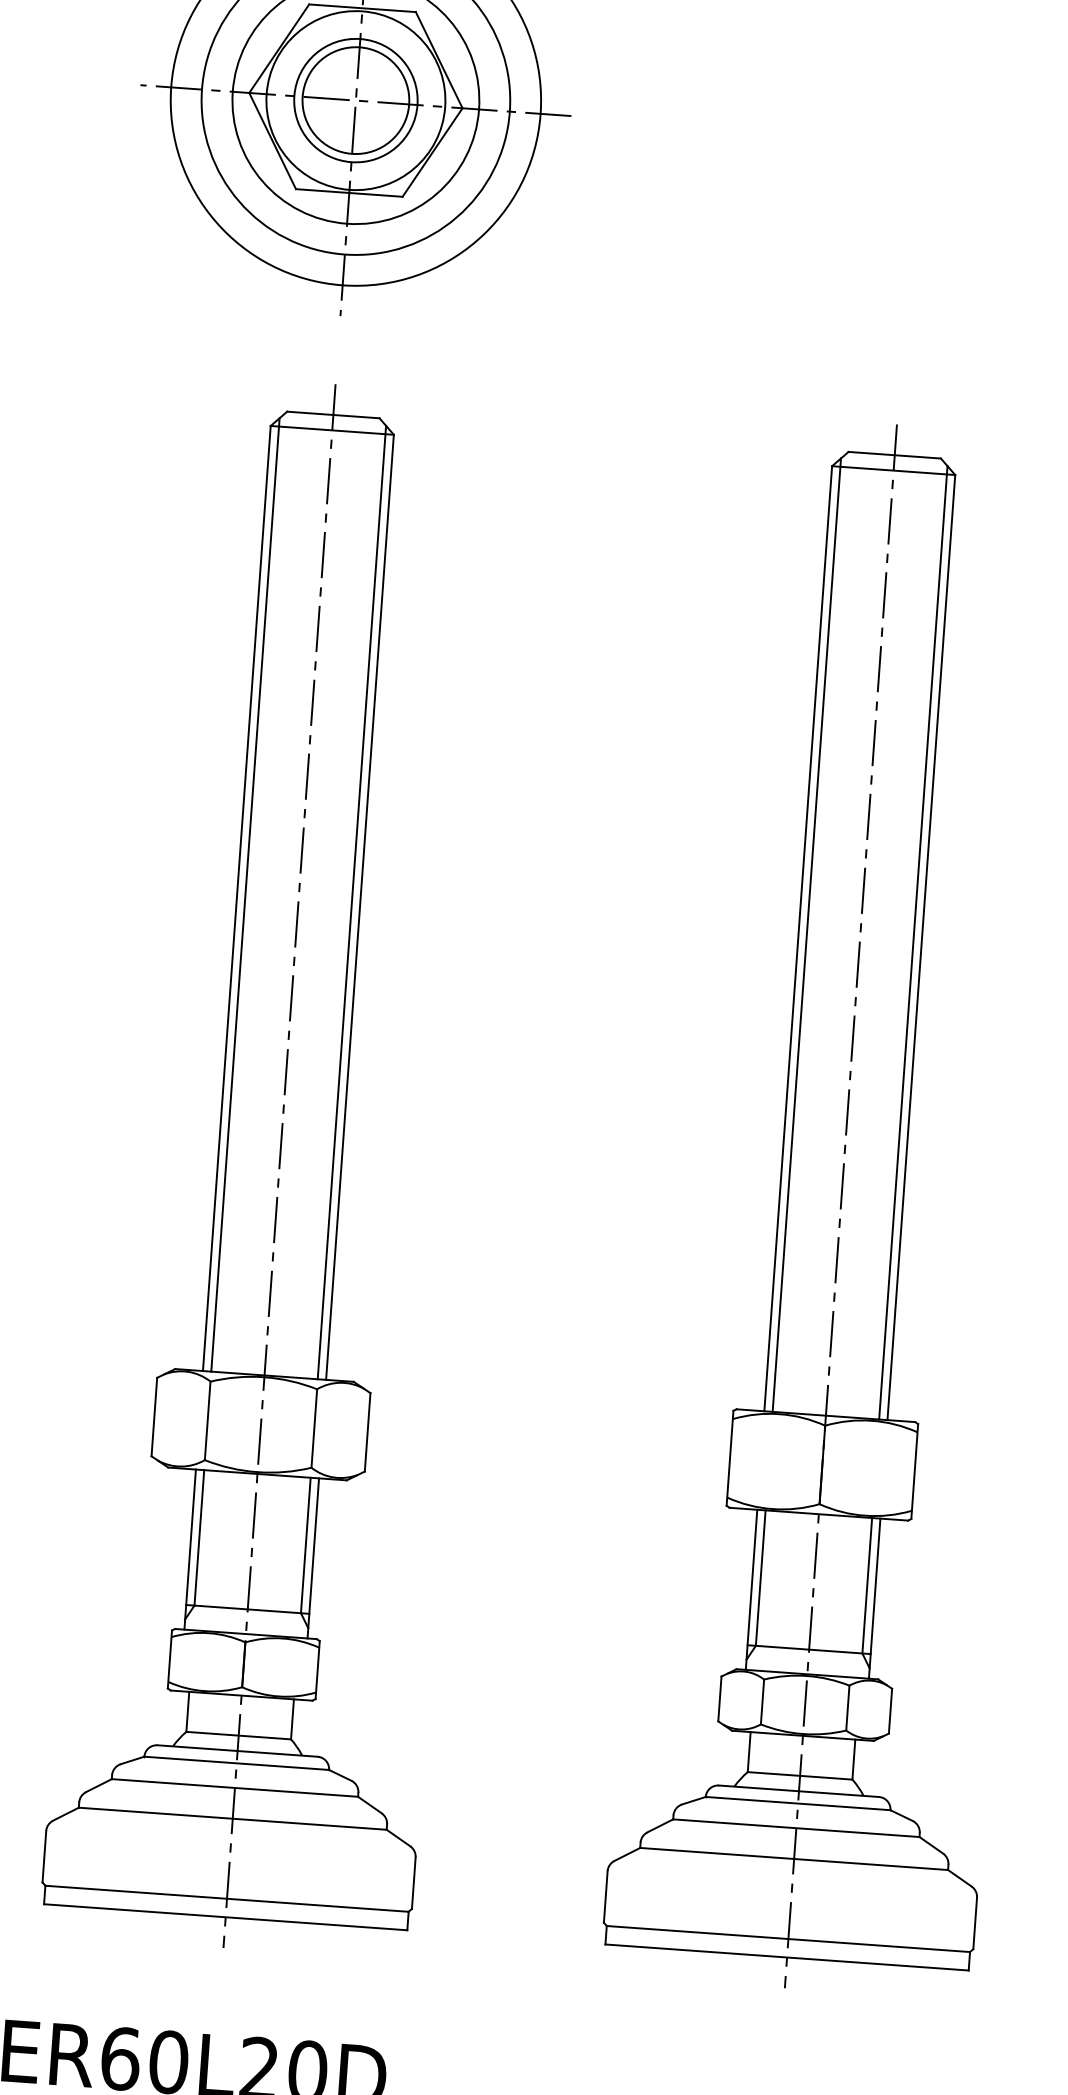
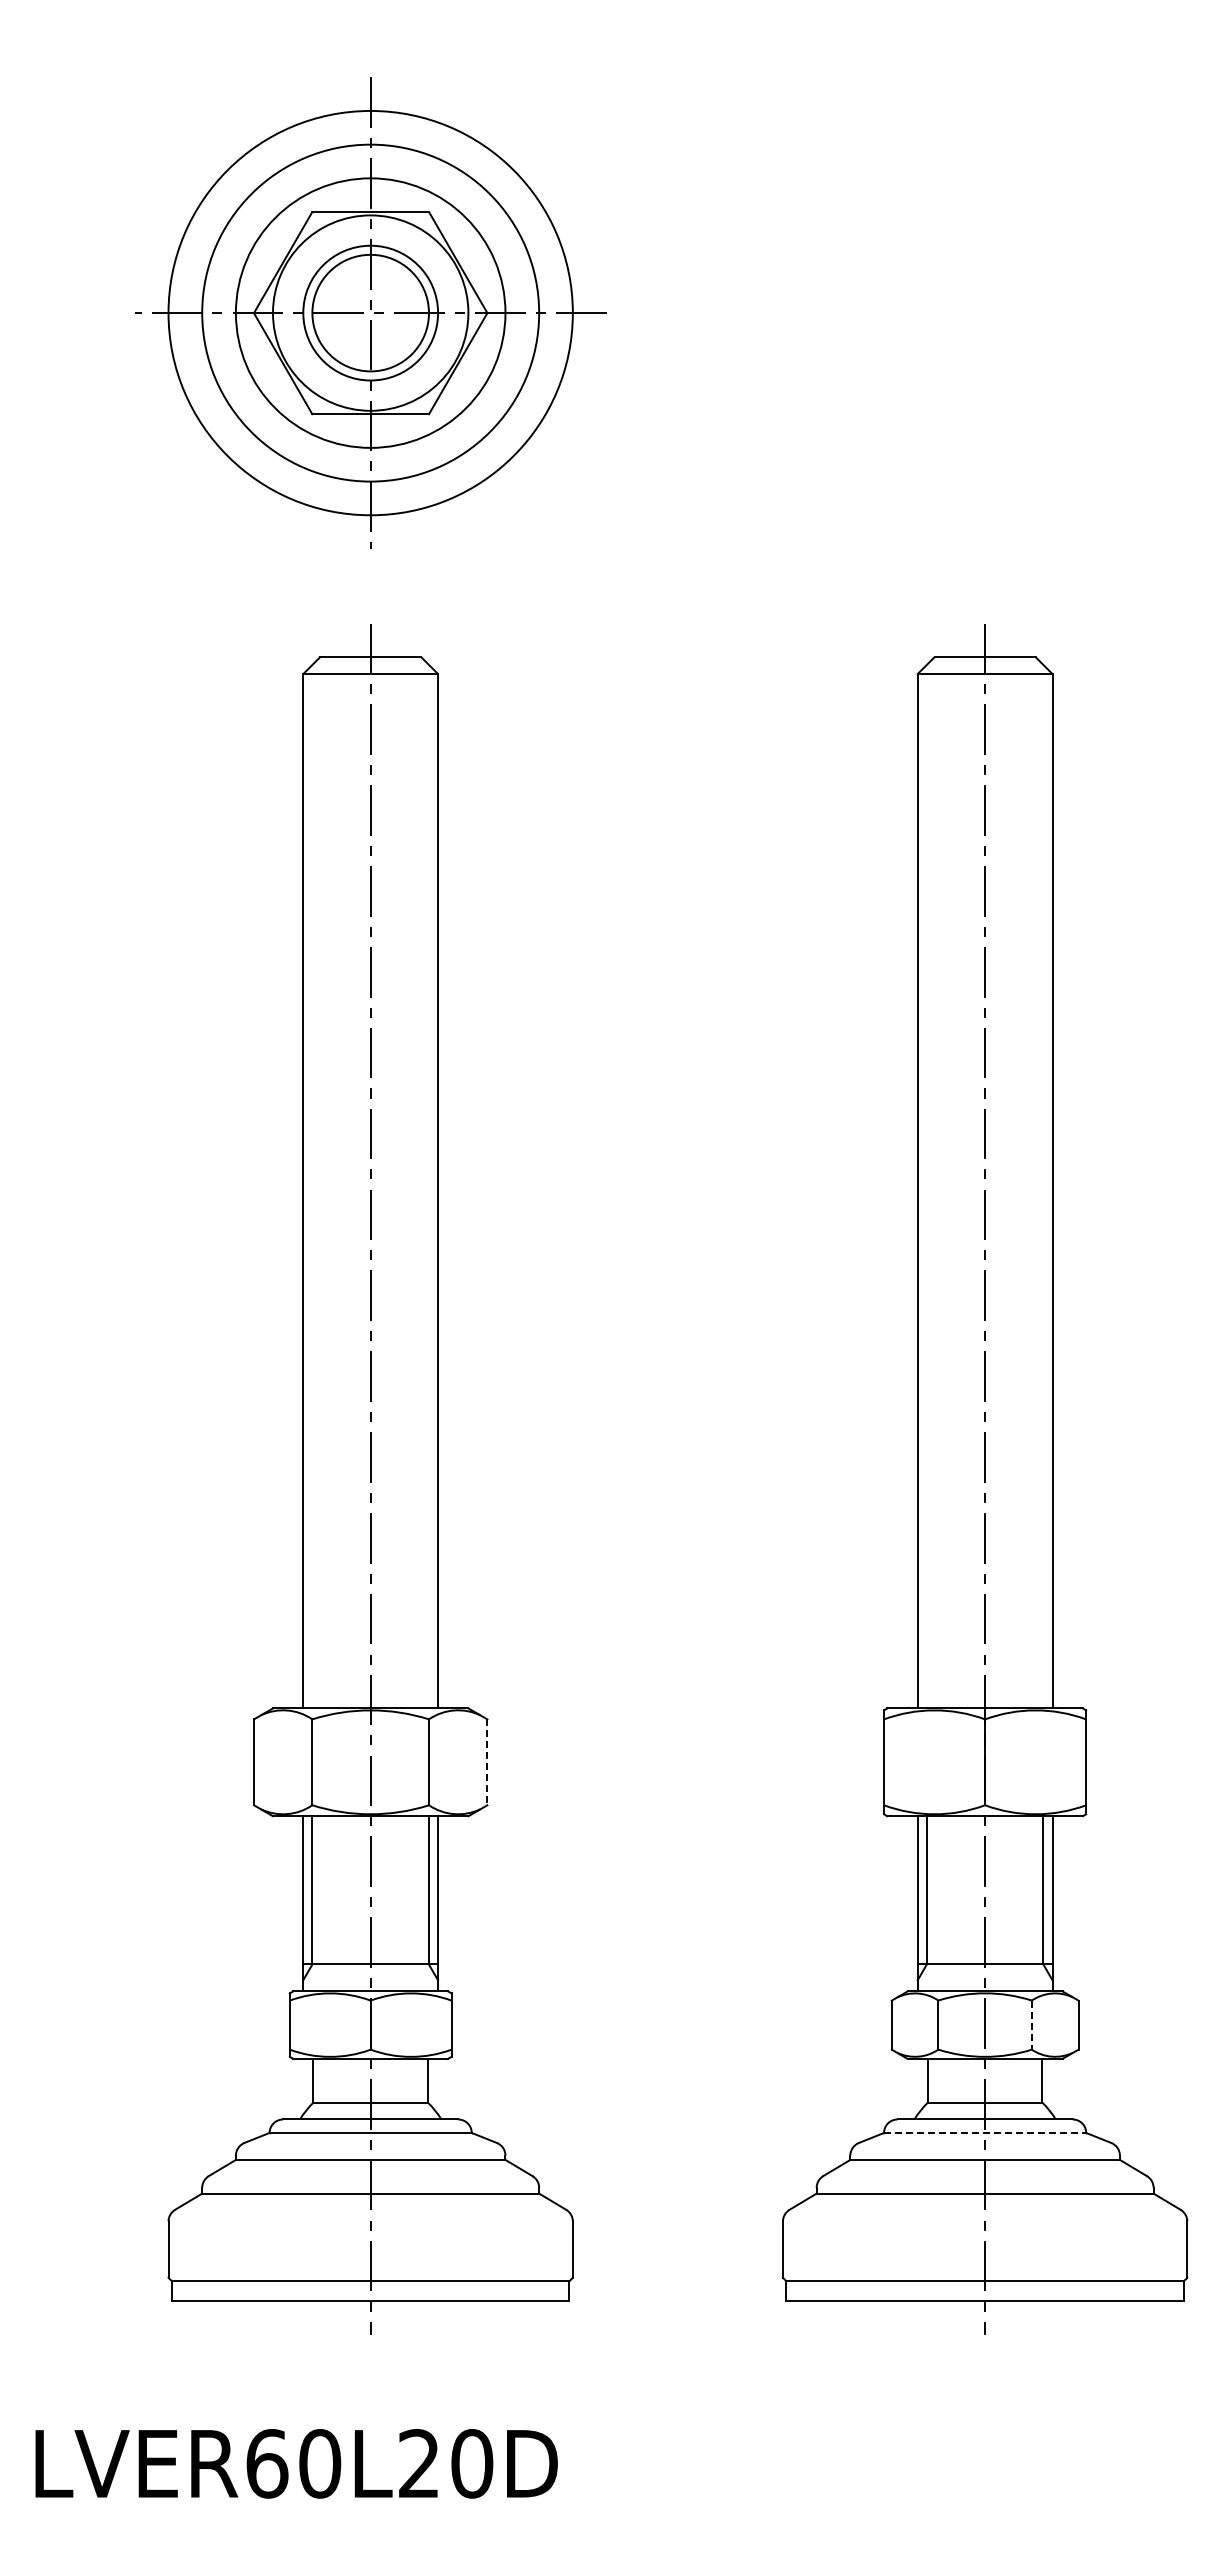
line: (245, 894) -> (312, 1186), removed
line: (351, 902) -> (428, 1186), removed
line: (806, 934) -> (926, 1186), removed
line: (913, 942) -> (1043, 1186), removed
line: (367, 1432) -> (487, 1762), solid -> dashed
line: (847, 1708) -> (1031, 2025), solid -> dashed
line: (798, 1803) -> (985, 2132), solid -> dashed

